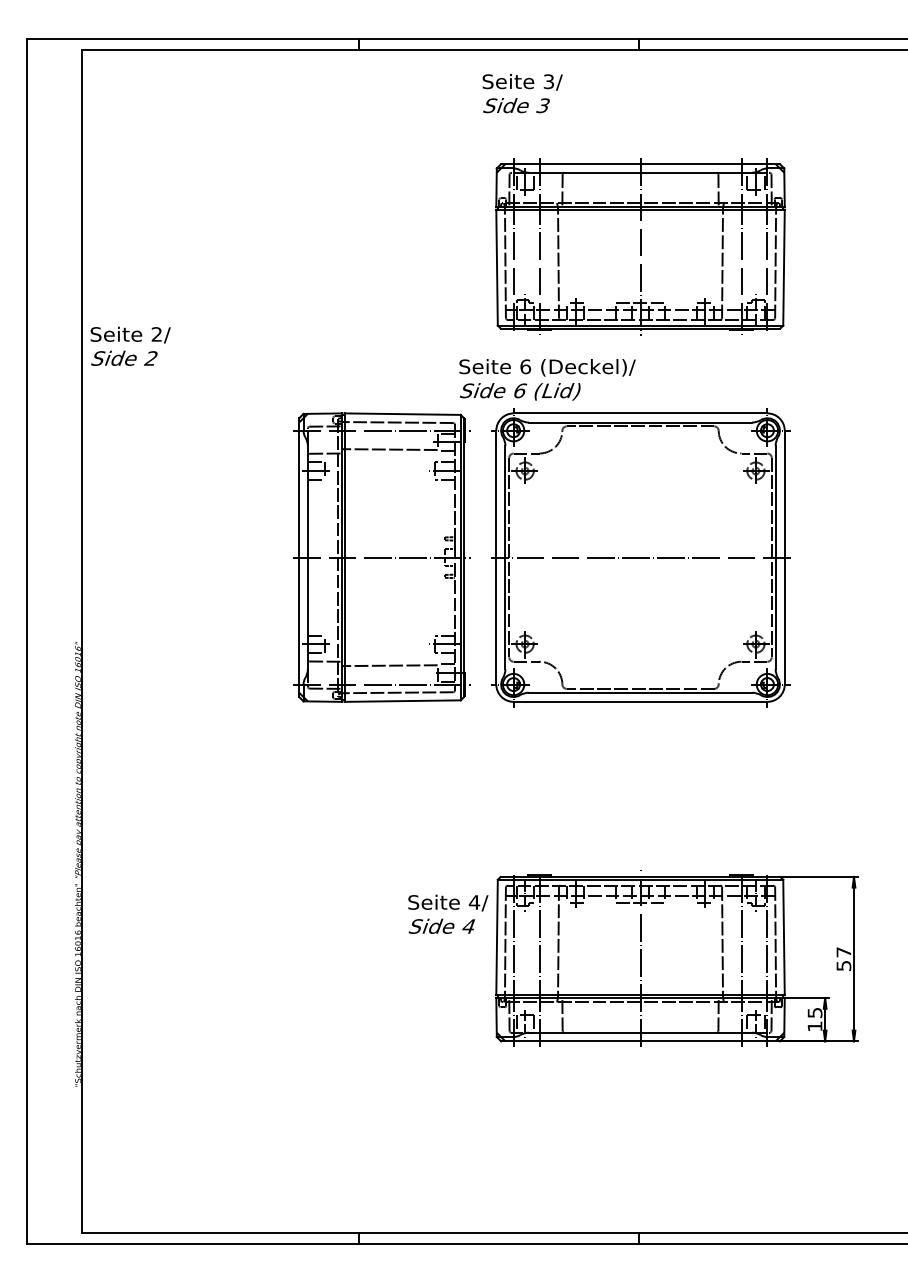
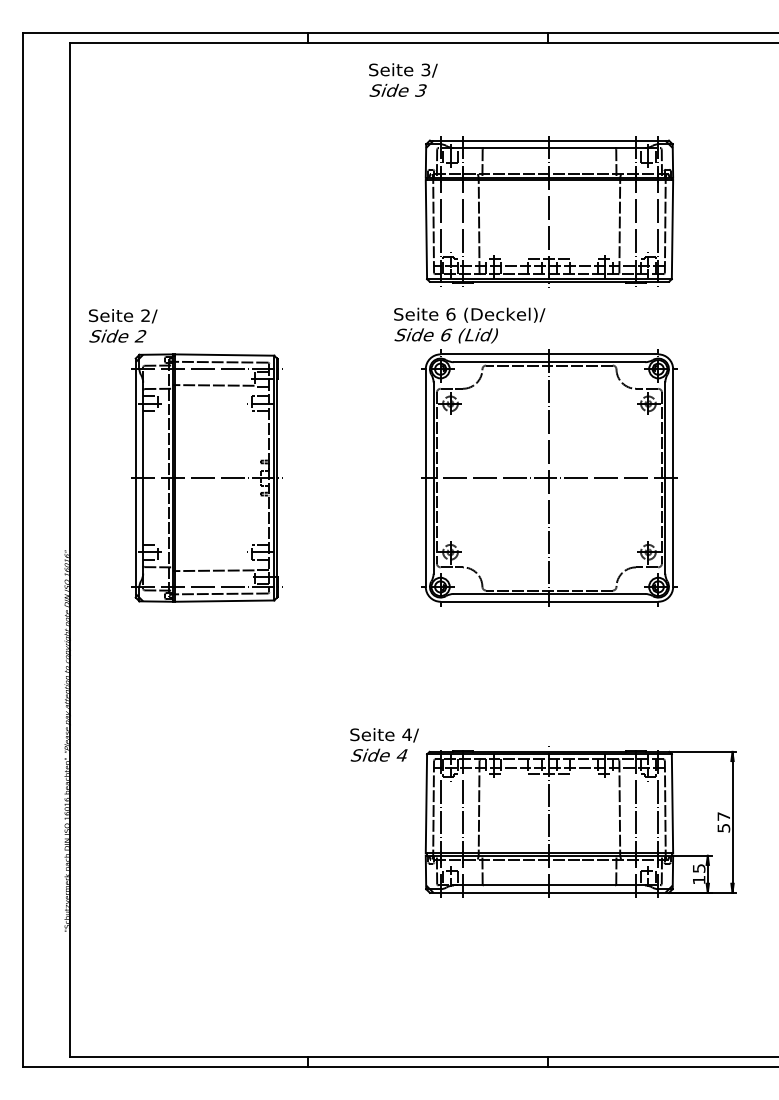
text: (522, 92) -> (403, 79), moved
text: (130, 345) -> (123, 325), moved
part: (381, 556) -> (206, 477), moved
line: (640, 556) -> (549, 477), added
text: (448, 913) -> (384, 744), moved

